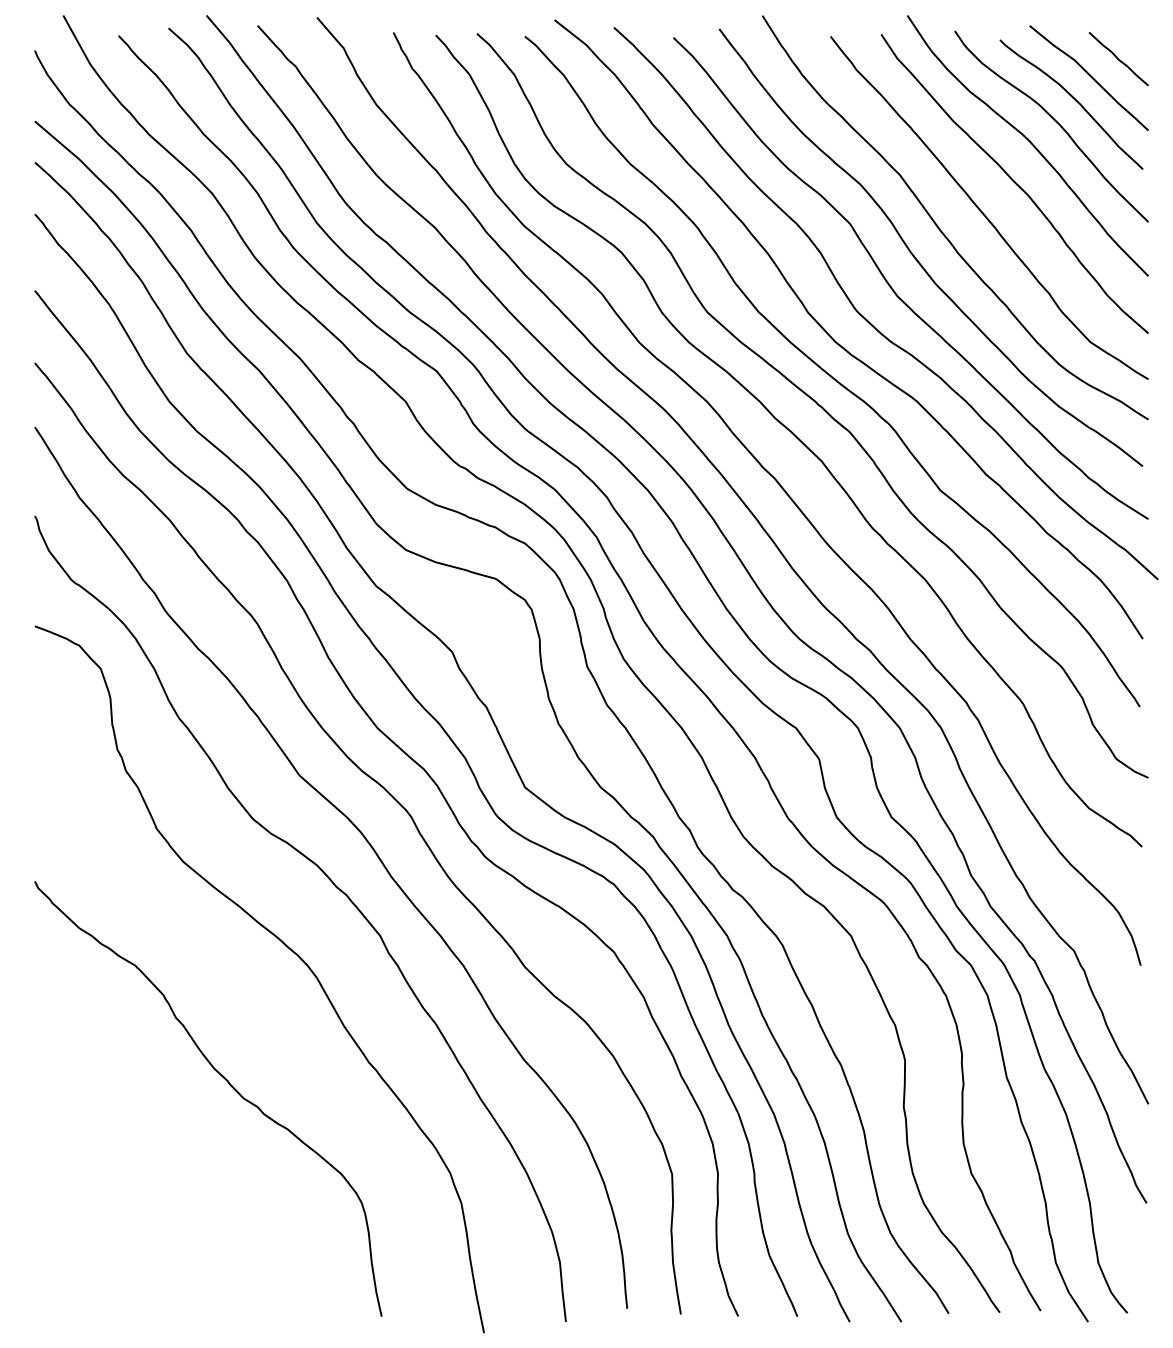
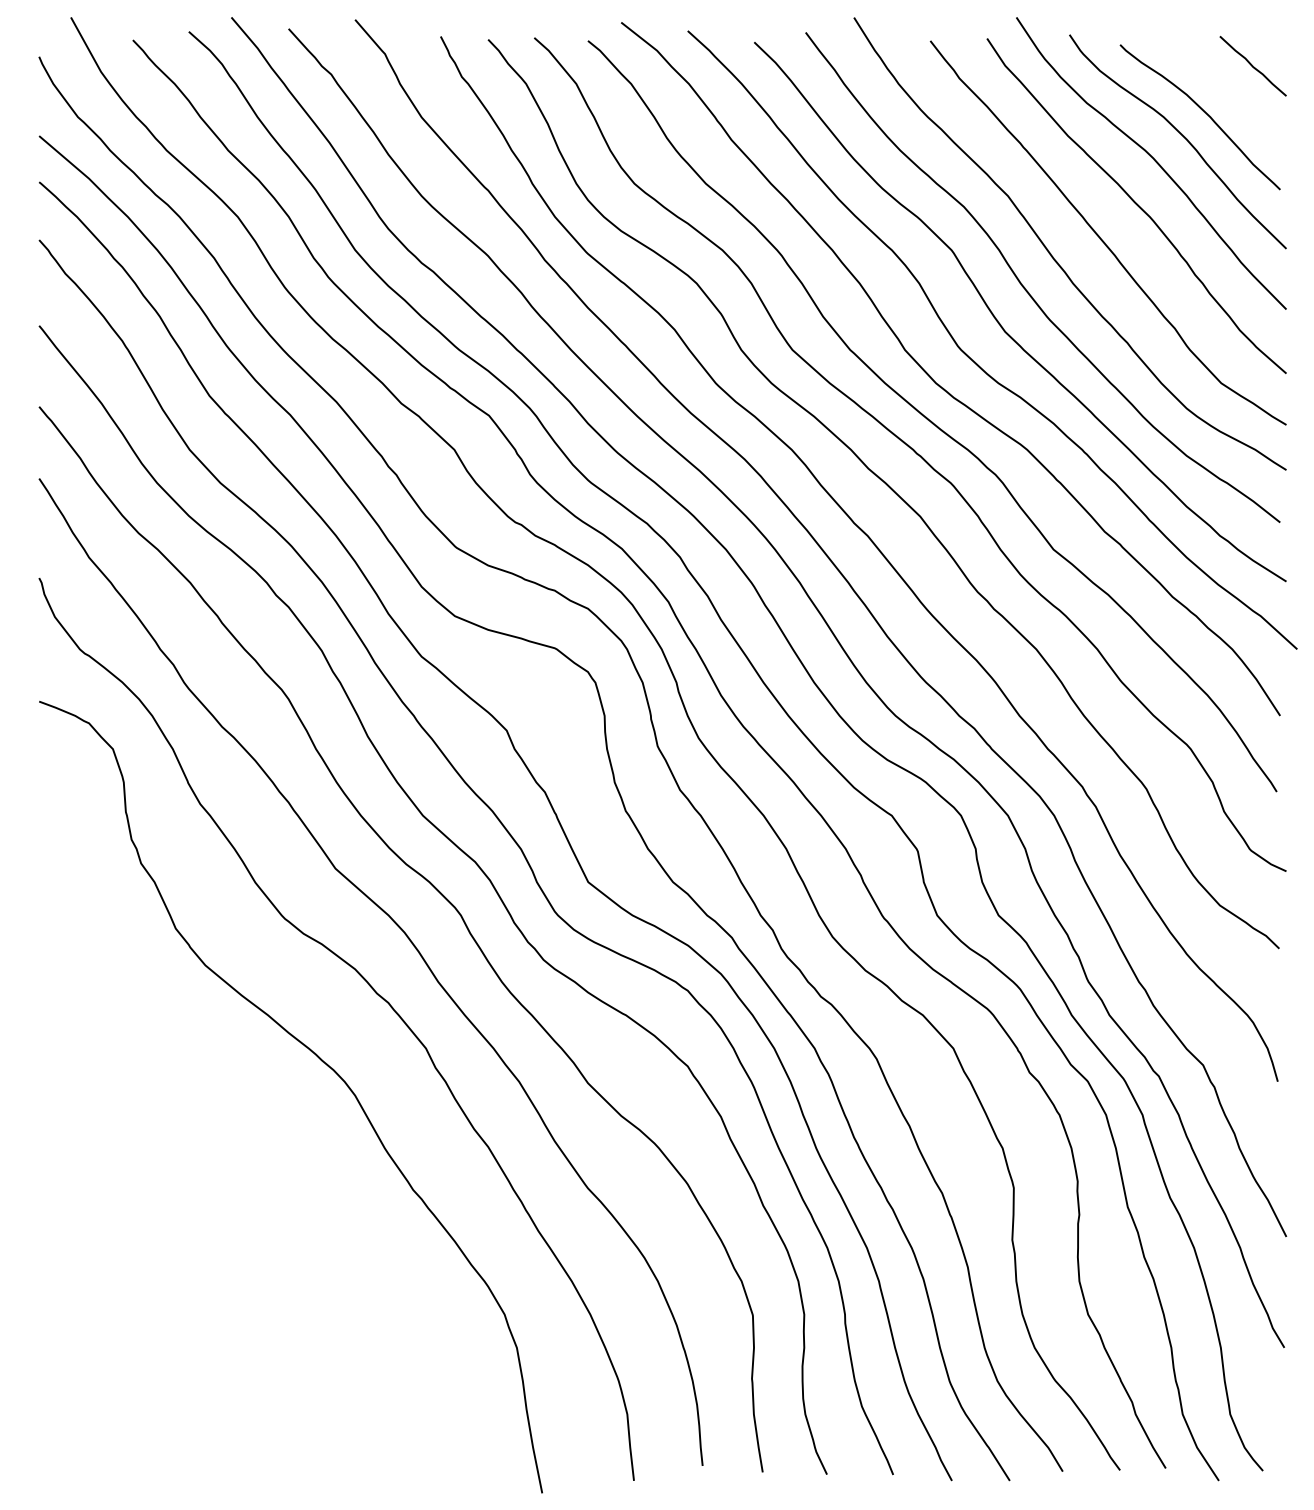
curve: (1089, 76) -> (1220, 85), removed
curve: (228, 1083) -> (255, 1213), removed

